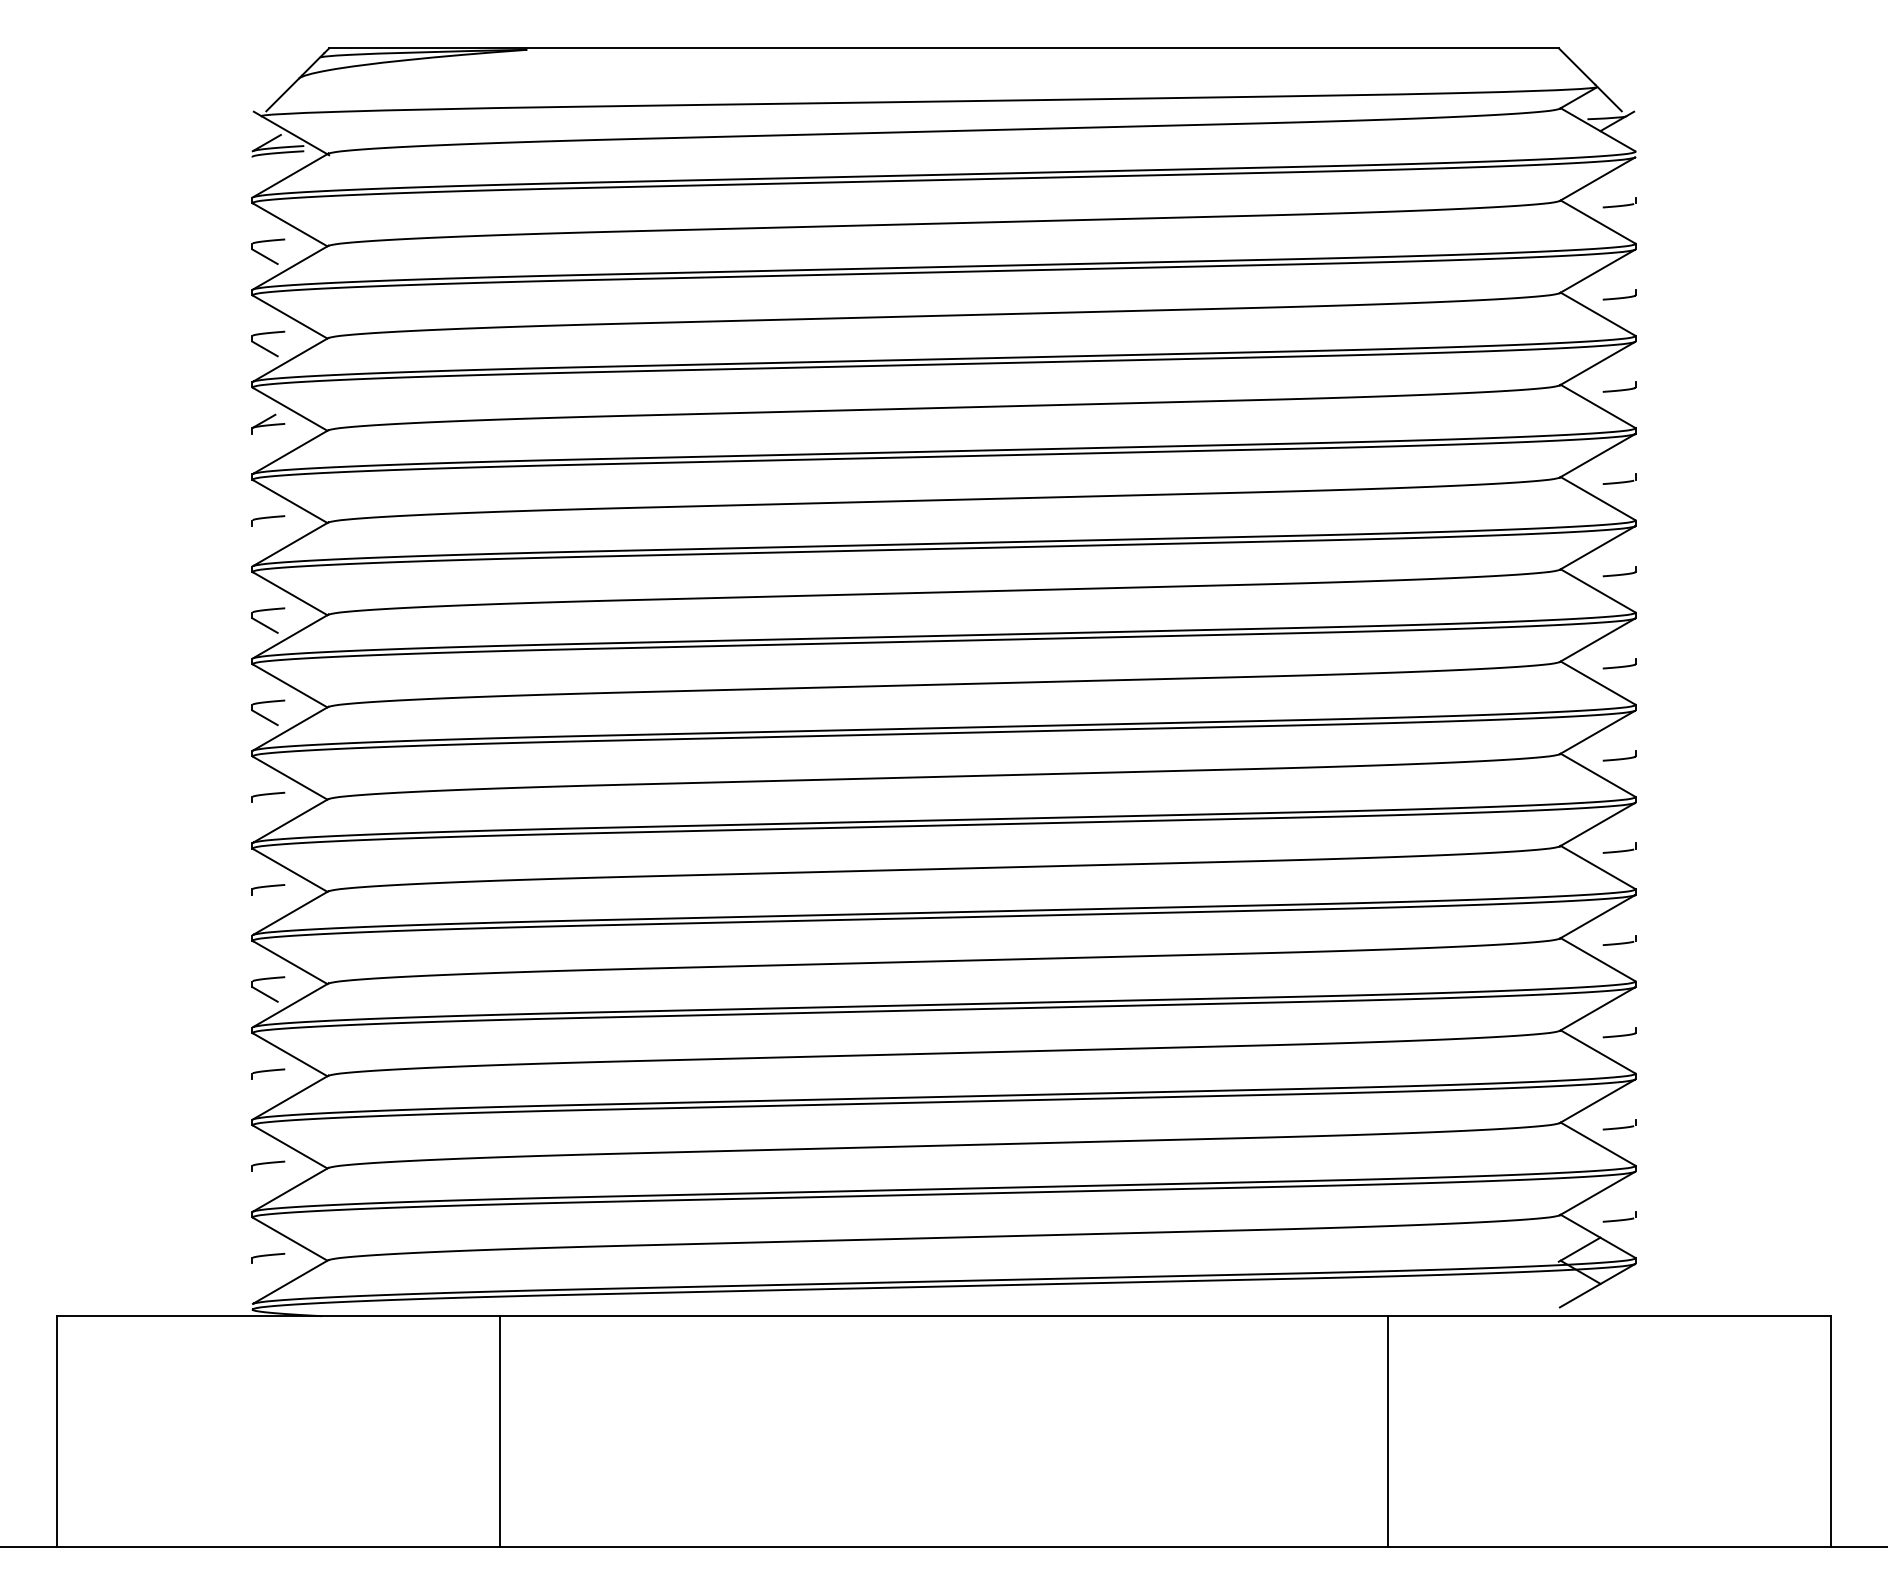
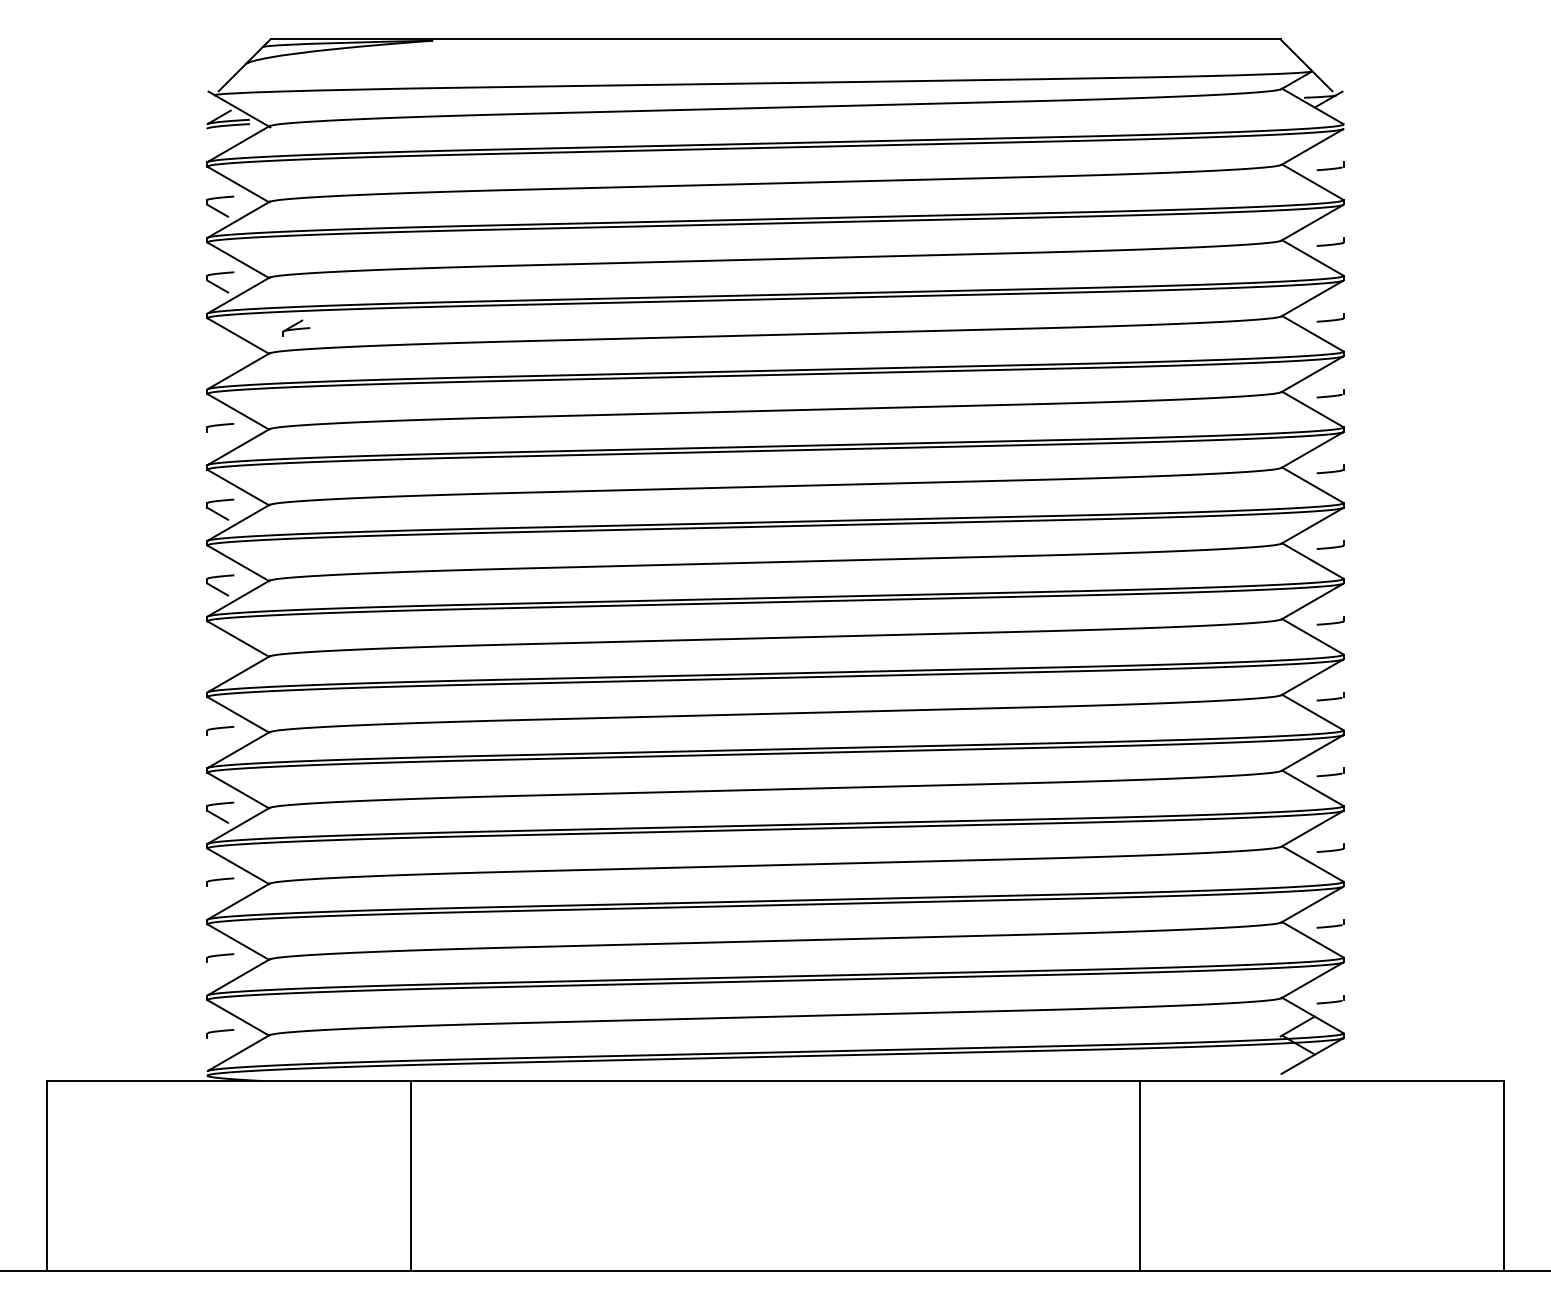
part: (268, 423) -> (296, 327), moved
part: (268, 796) -> (220, 654), removed

